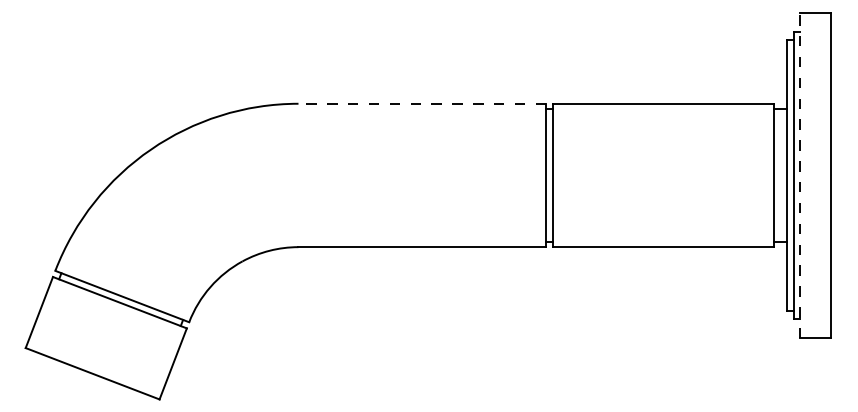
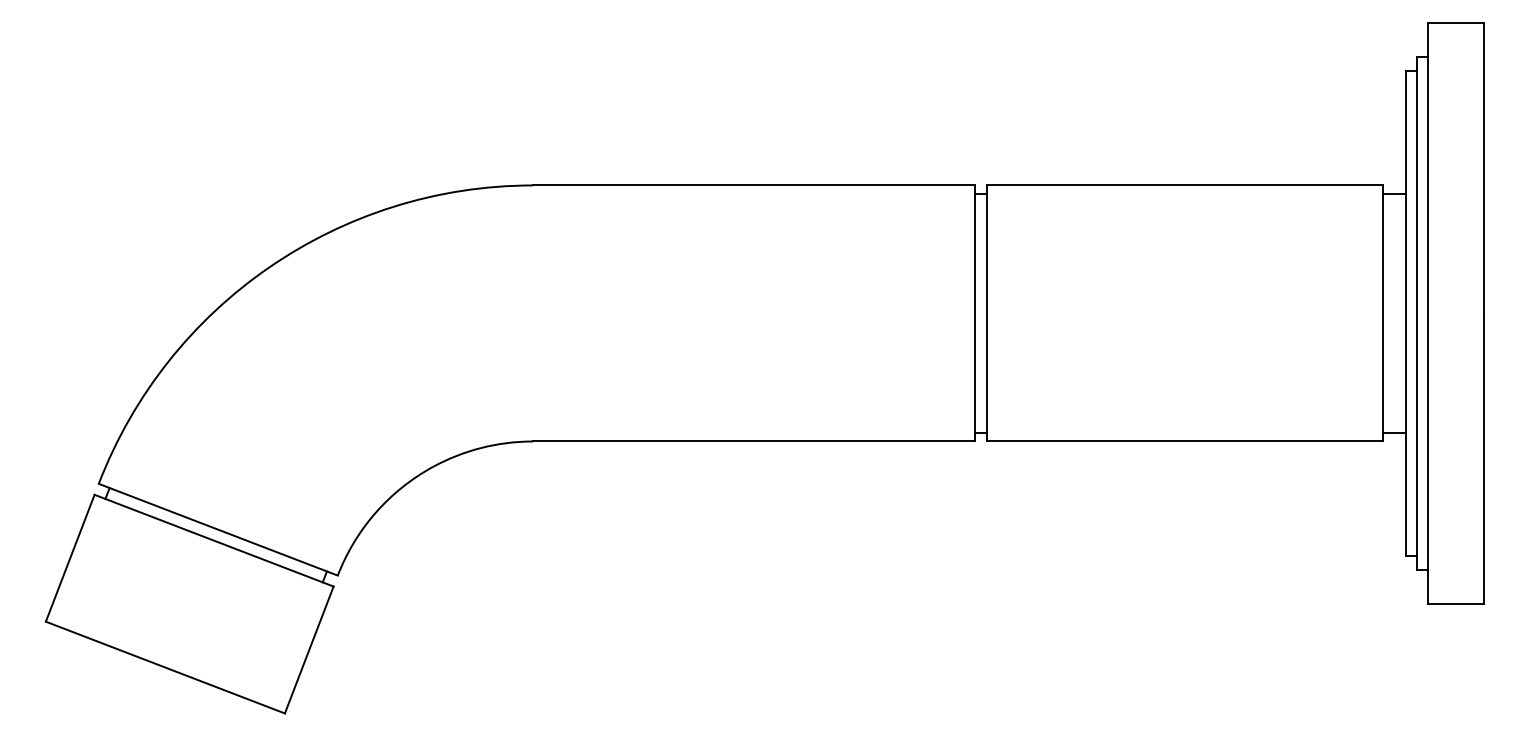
line: (422, 103) -> (754, 184), dashed -> solid
line: (799, 175) -> (1427, 313), dashed -> solid

